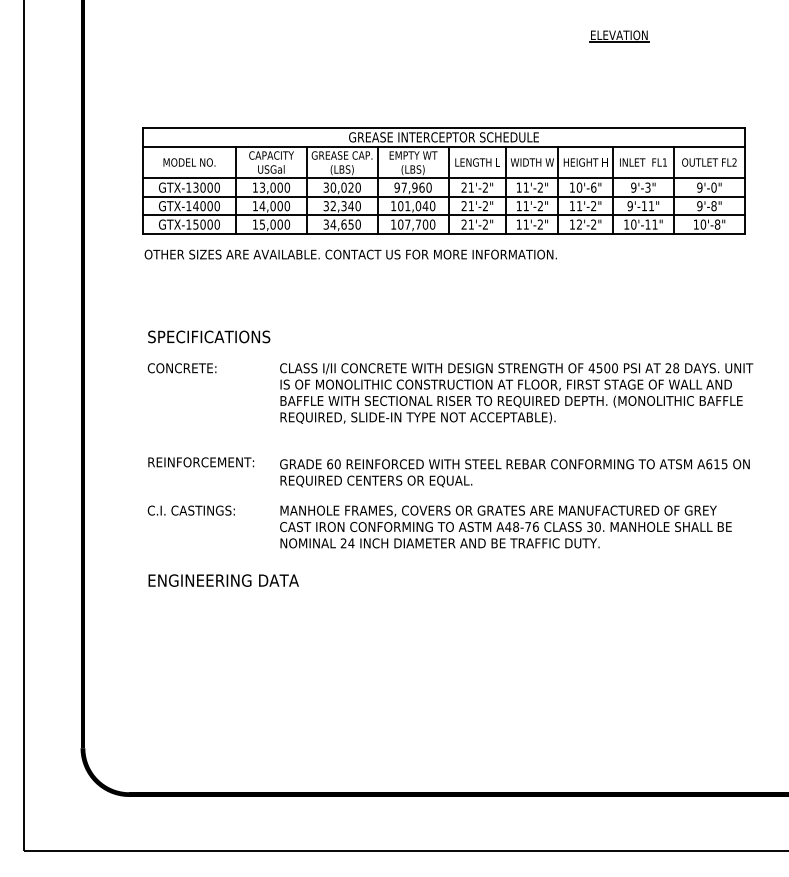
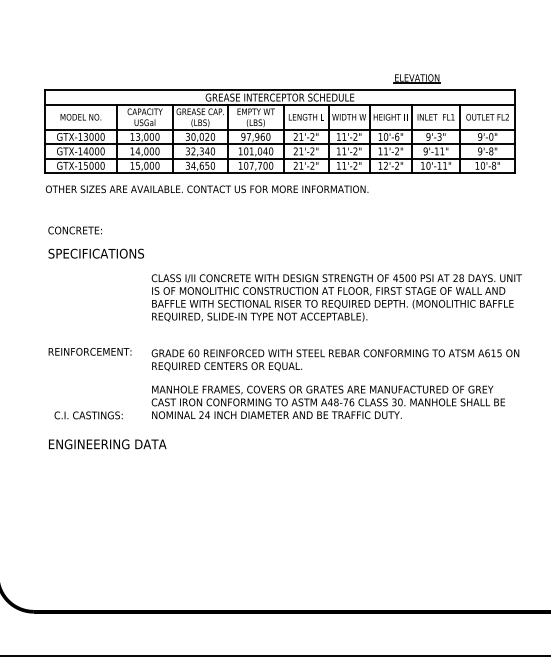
part: (619, 36) -> (417, 78), moved
text: (181, 368) -> (74, 230), moved
text: (190, 510) -> (87, 415), moved

